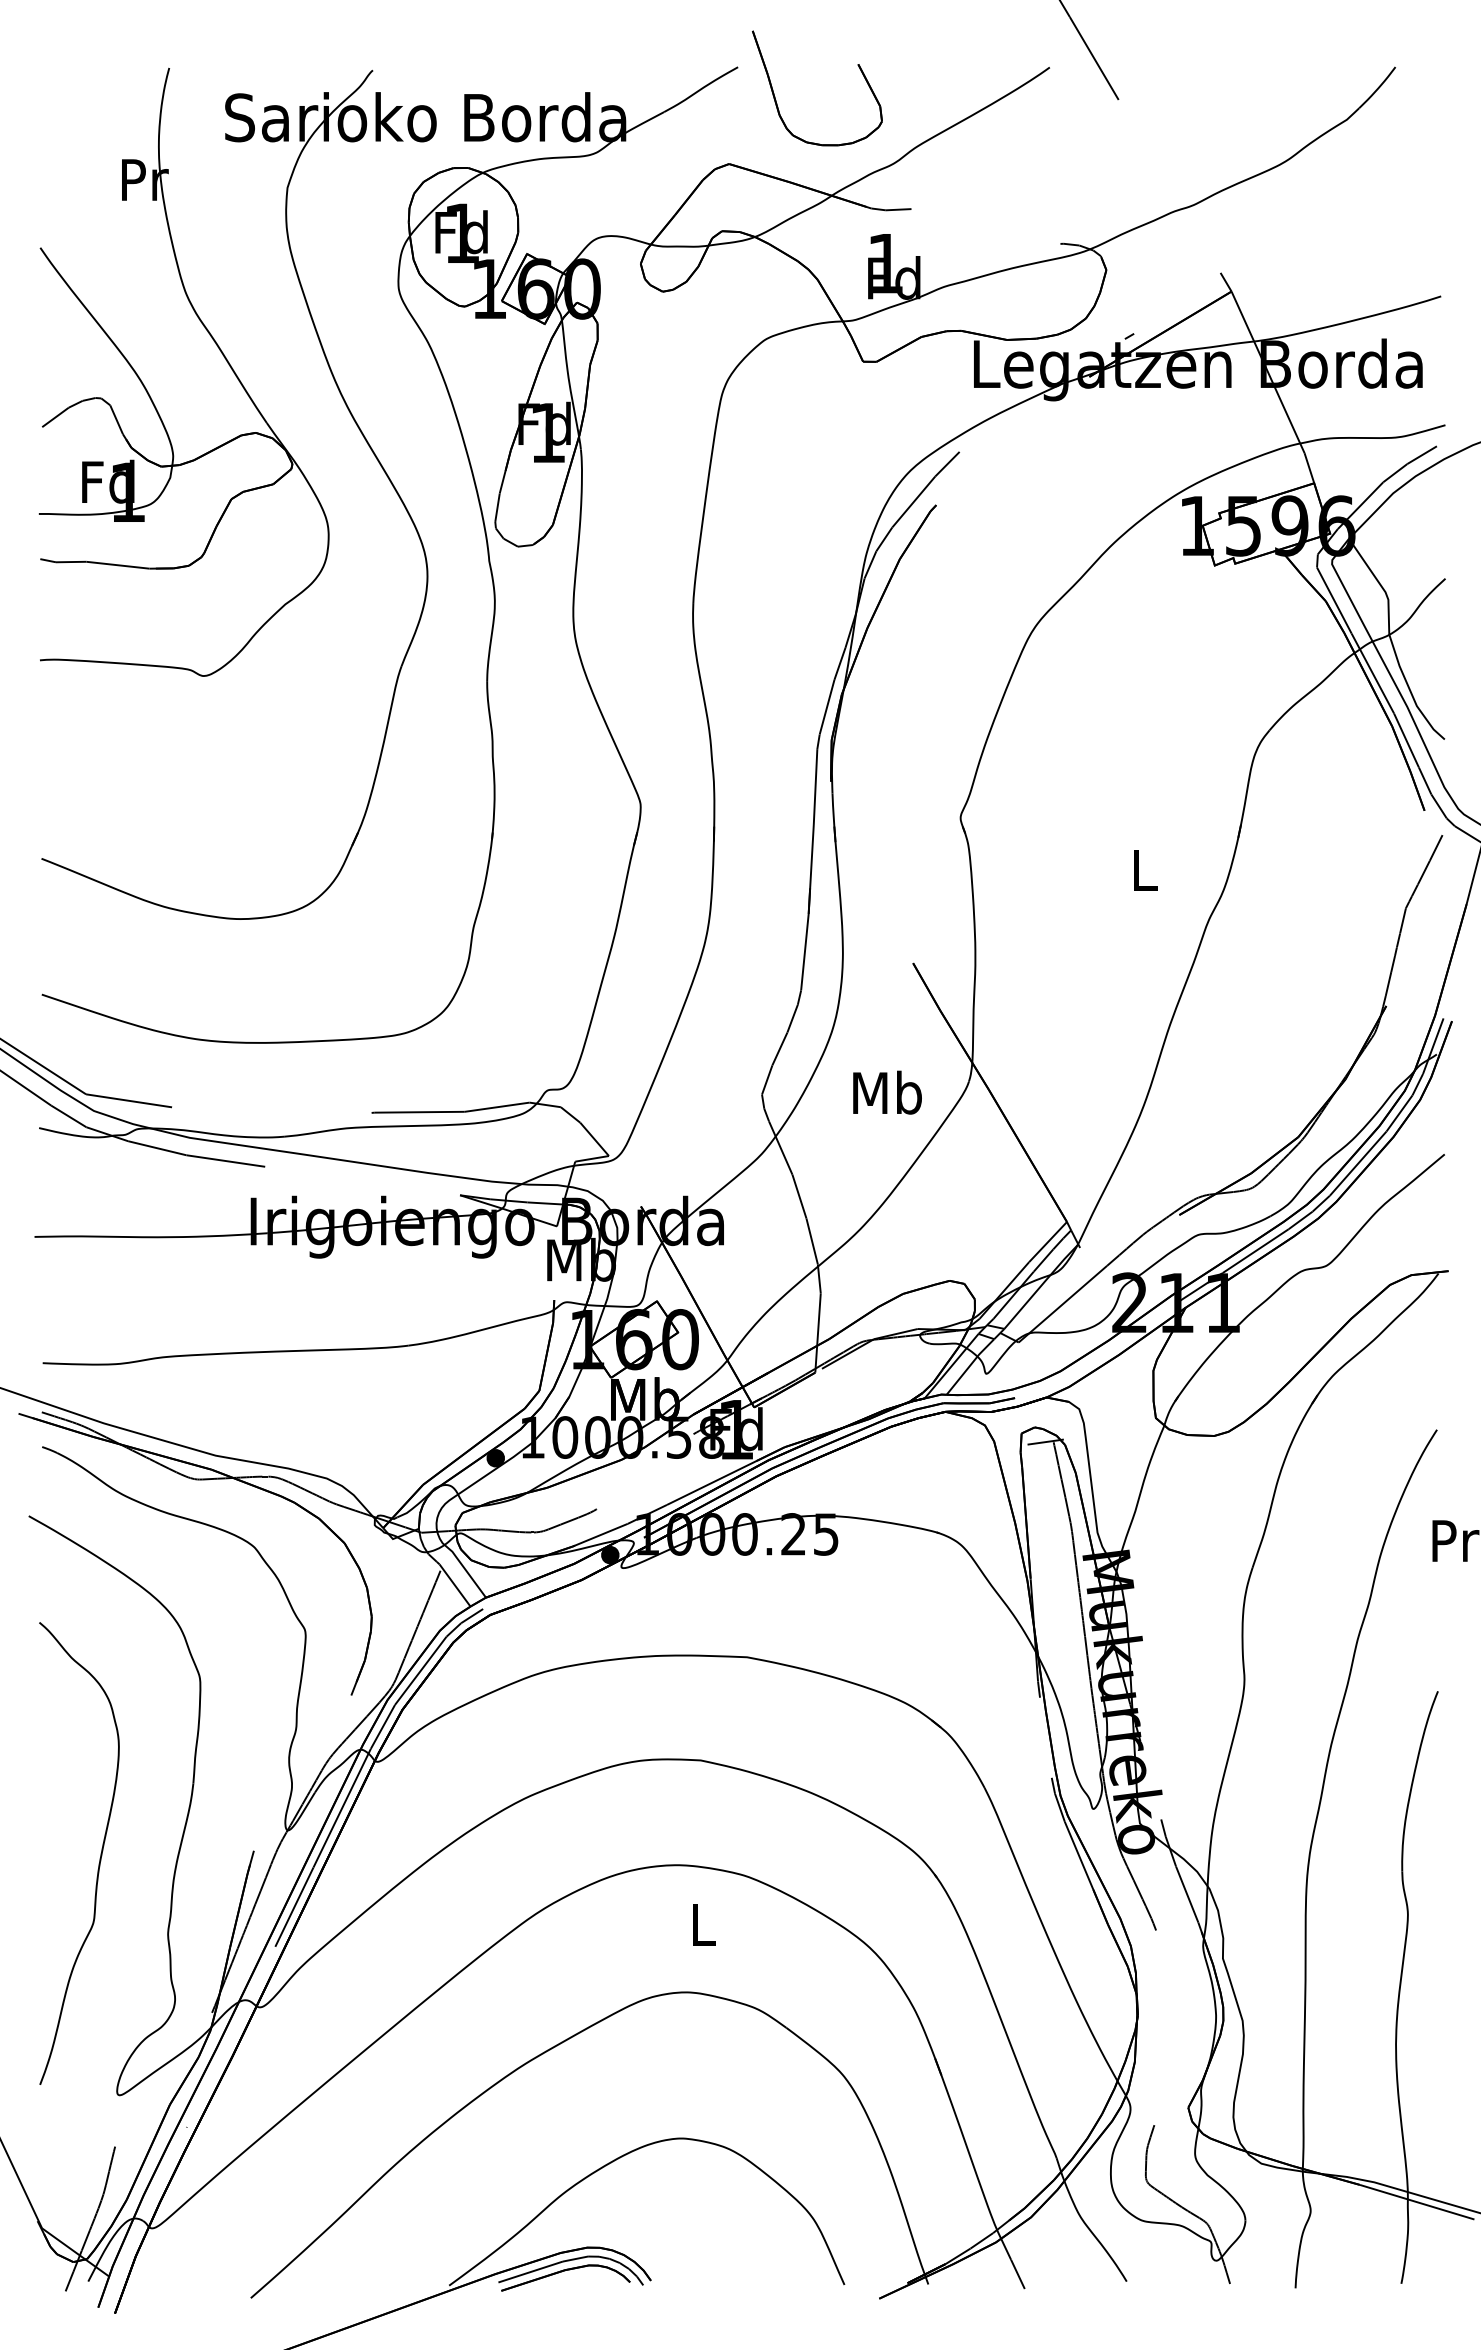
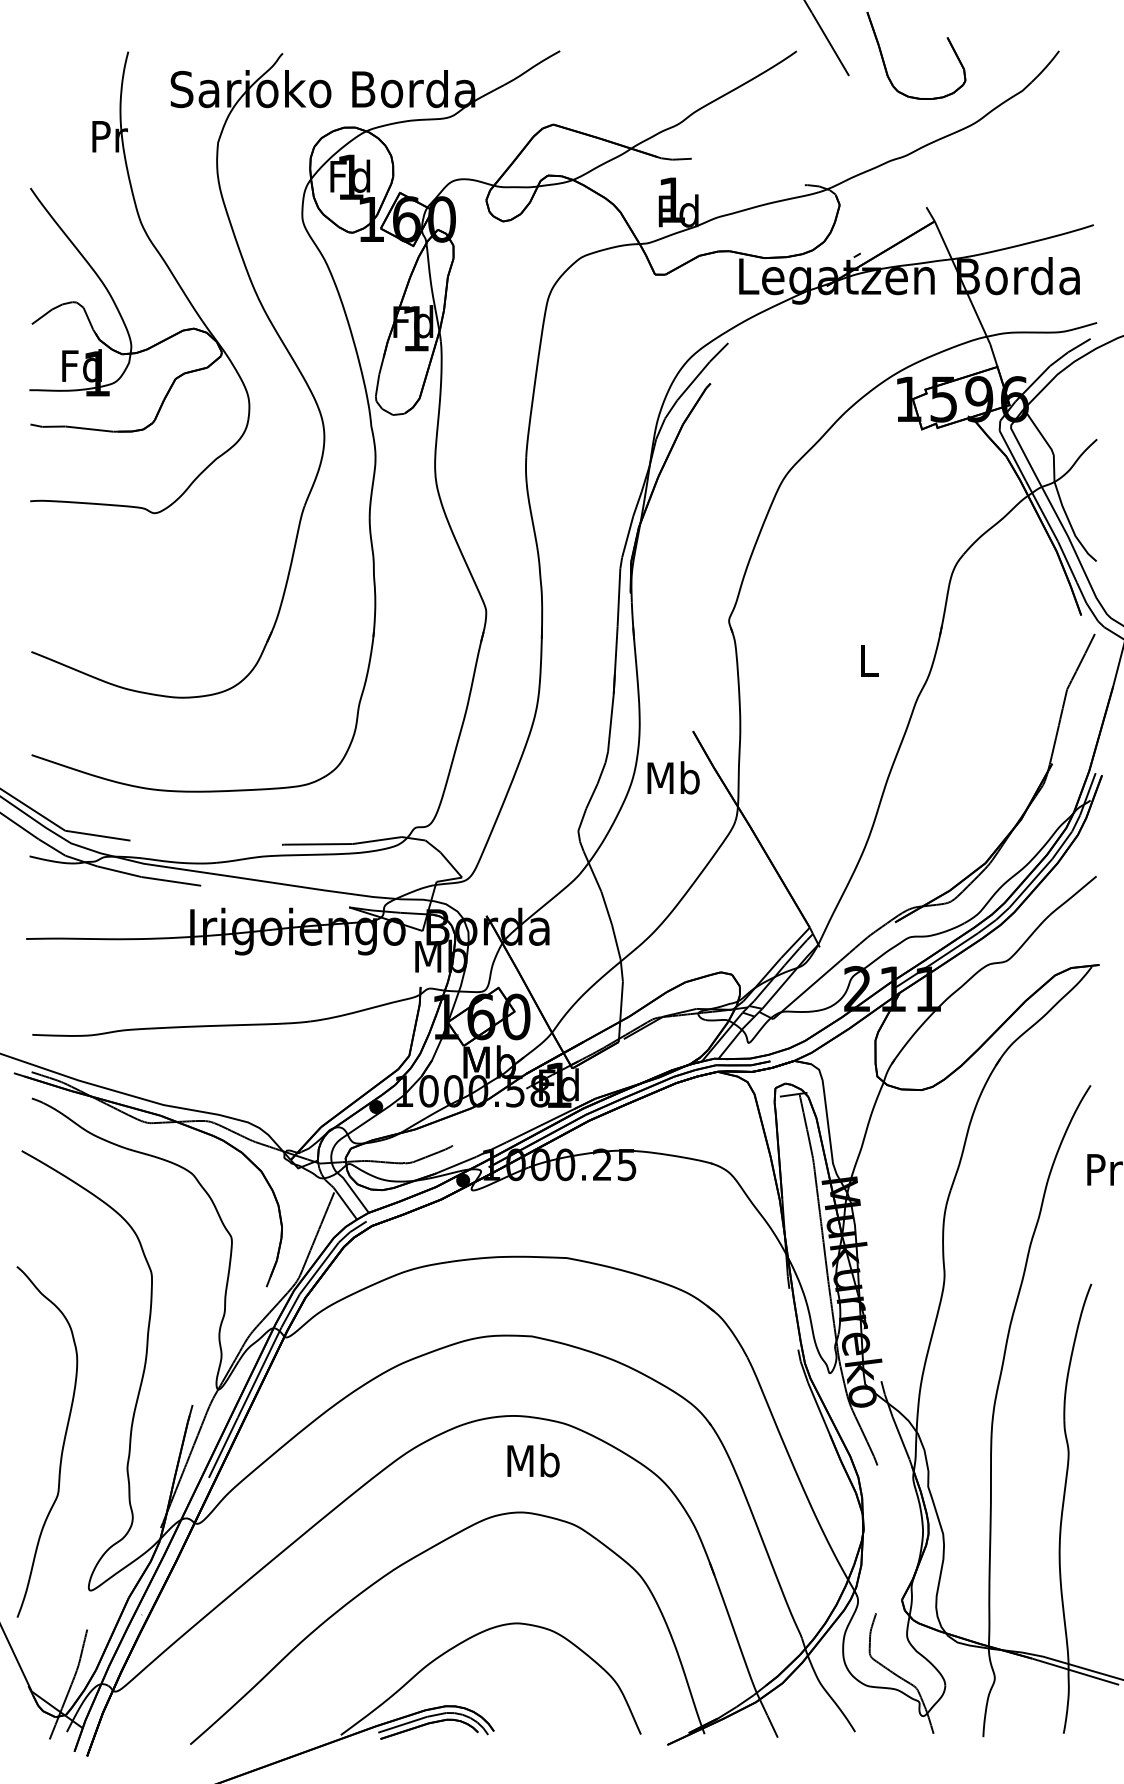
part: (776, 100) -> (885, 64), moved
text: (887, 1092) -> (673, 777), moved
curve: (99, 1858) -> (62, 1445), moved
text: (702, 1924) -> (533, 1460), L -> Mb

